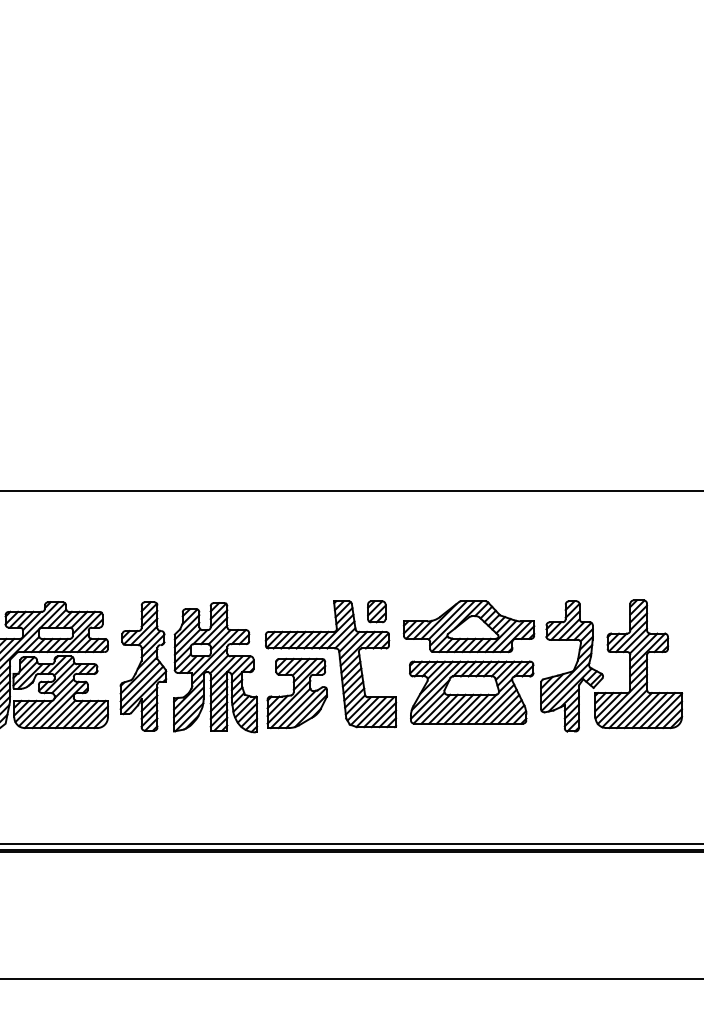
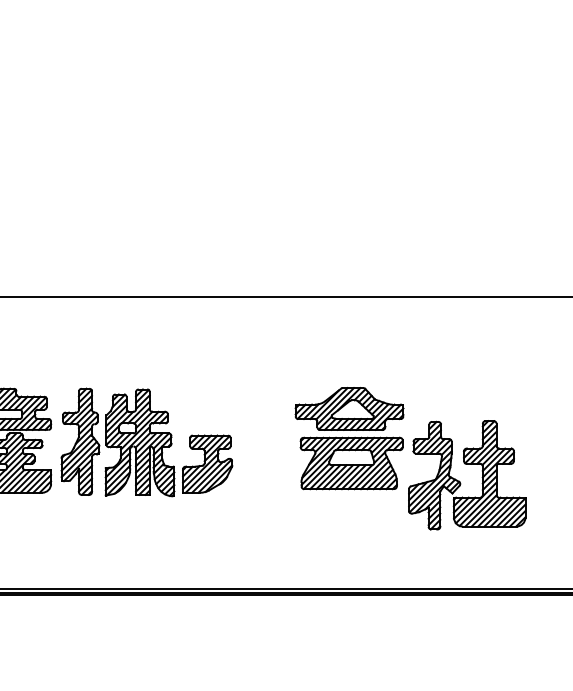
part: (339, 664) -> (242, 440), removed
part: (602, 673) -> (459, 481), moved

